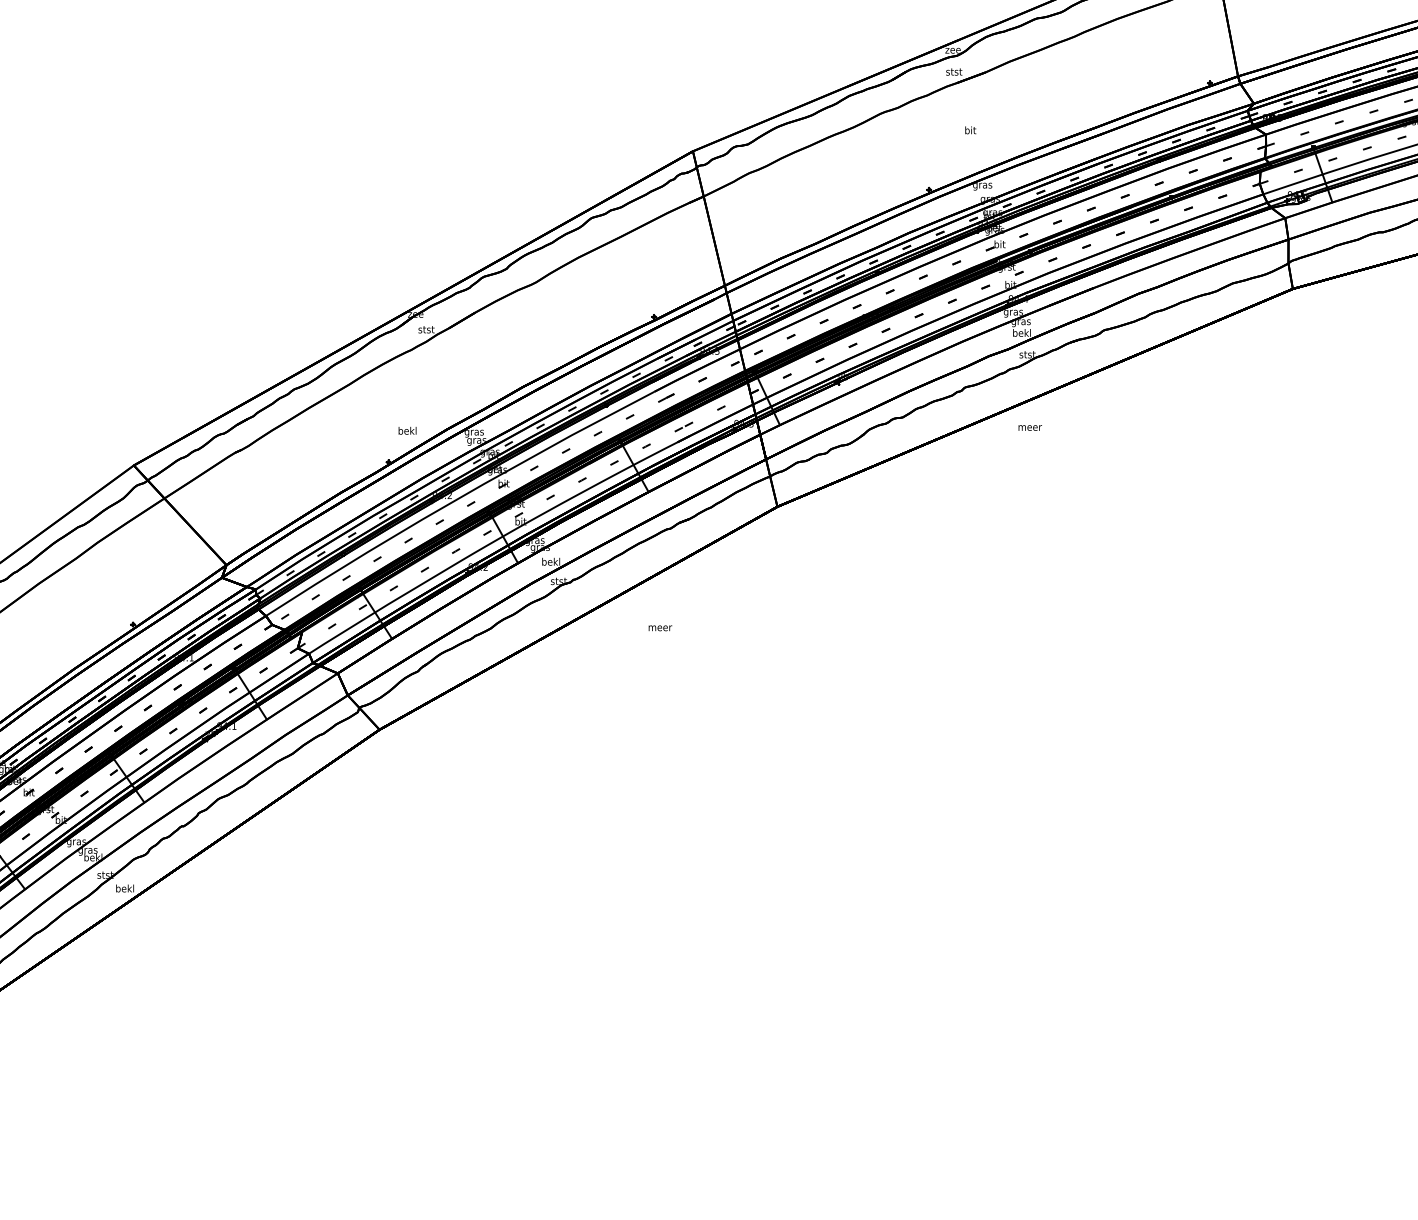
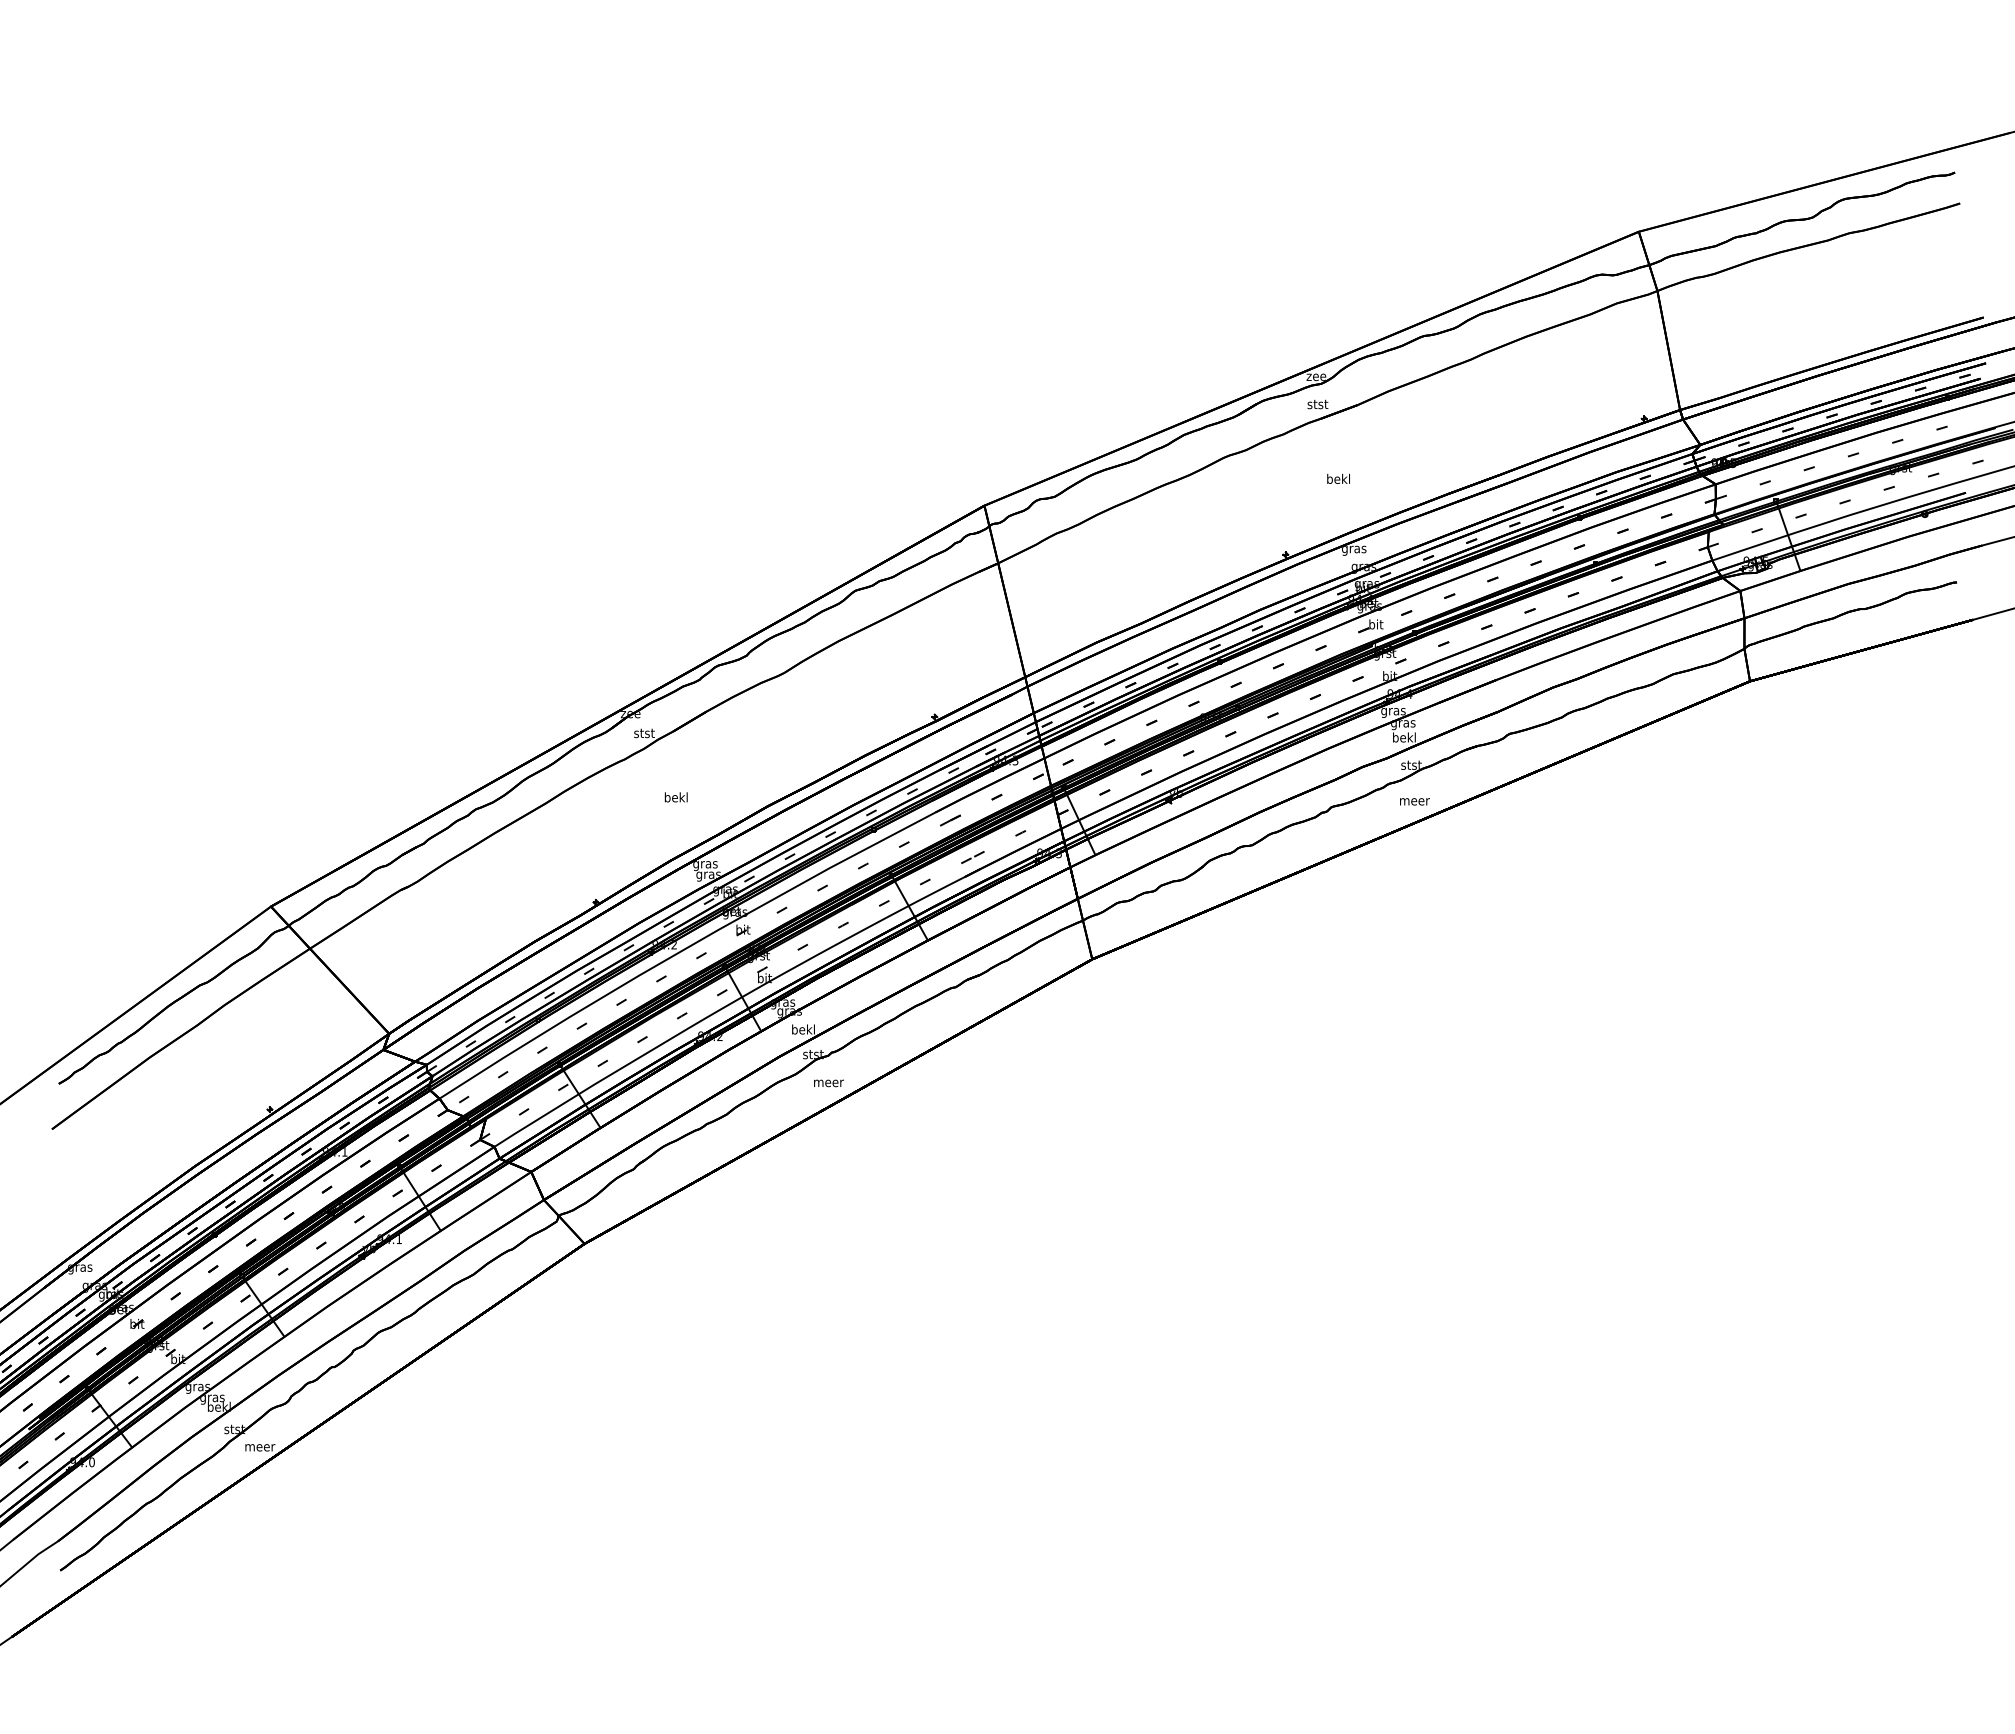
text: (970, 130) -> (1338, 478), bit -> bekl
text: (1029, 427) -> (1414, 801), moved
text: (406, 430) -> (675, 797), moved
text: (660, 628) -> (828, 1083), moved
text: (125, 888) -> (260, 1446), bekl -> meer

